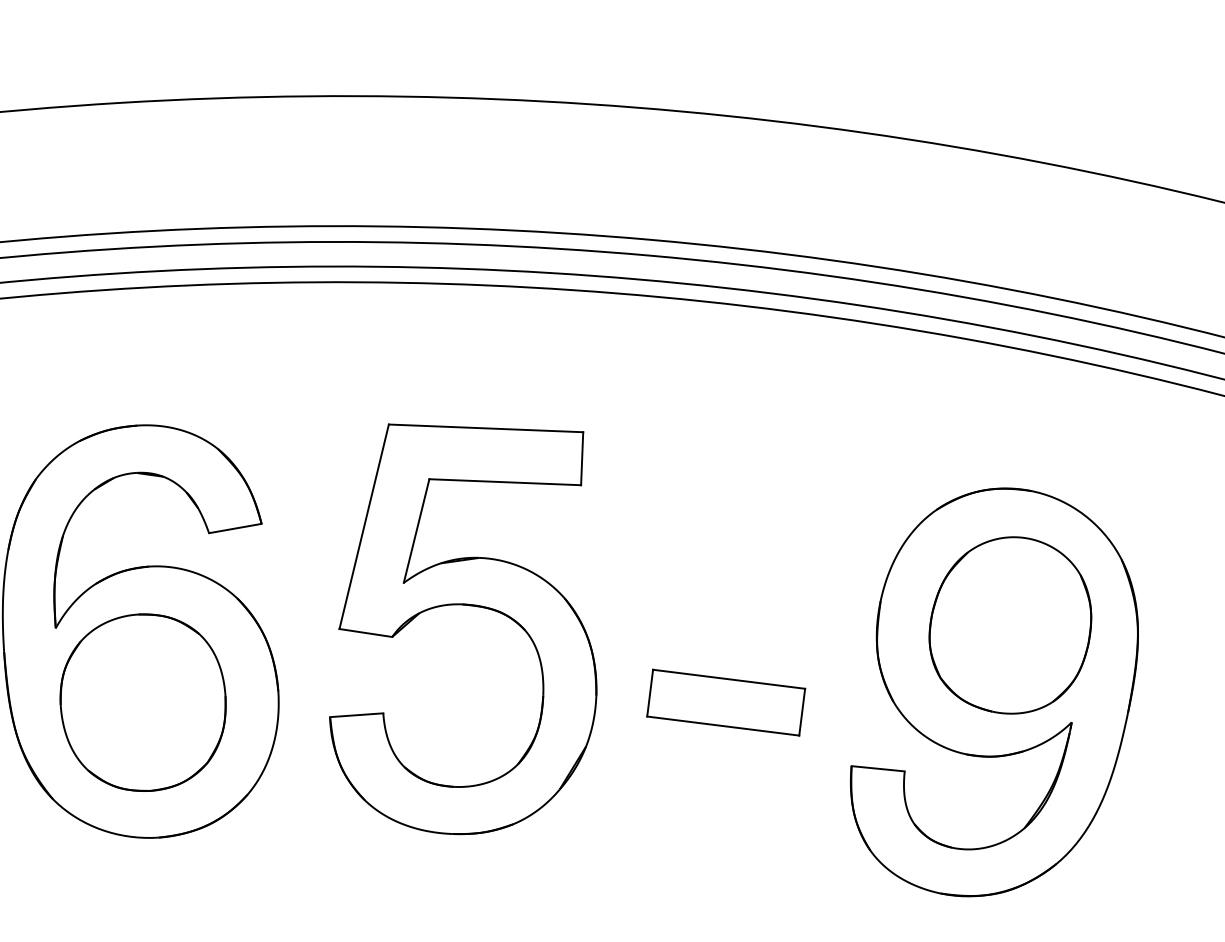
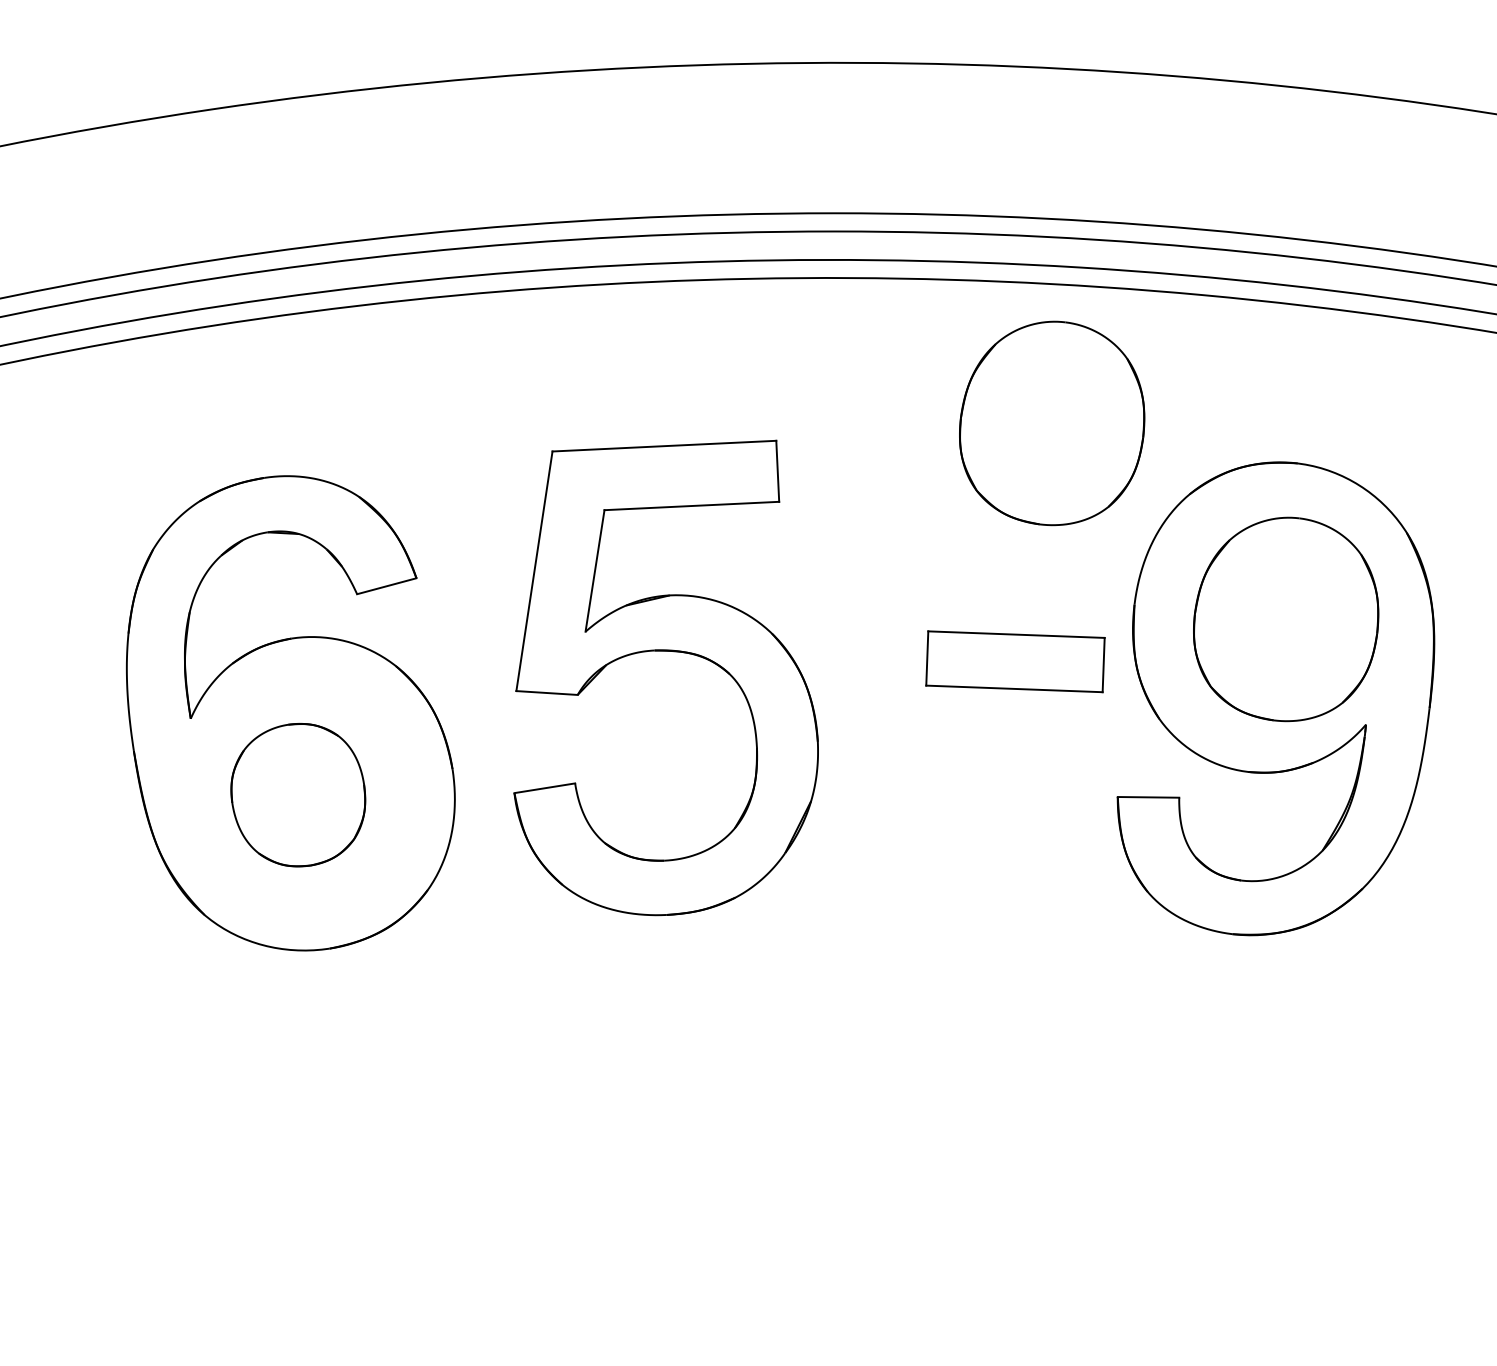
part: (823, 438) -> (1052, 423), added
part: (142, 701) -> (297, 794), size x0.7
part: (726, 702) -> (1015, 661), moved

